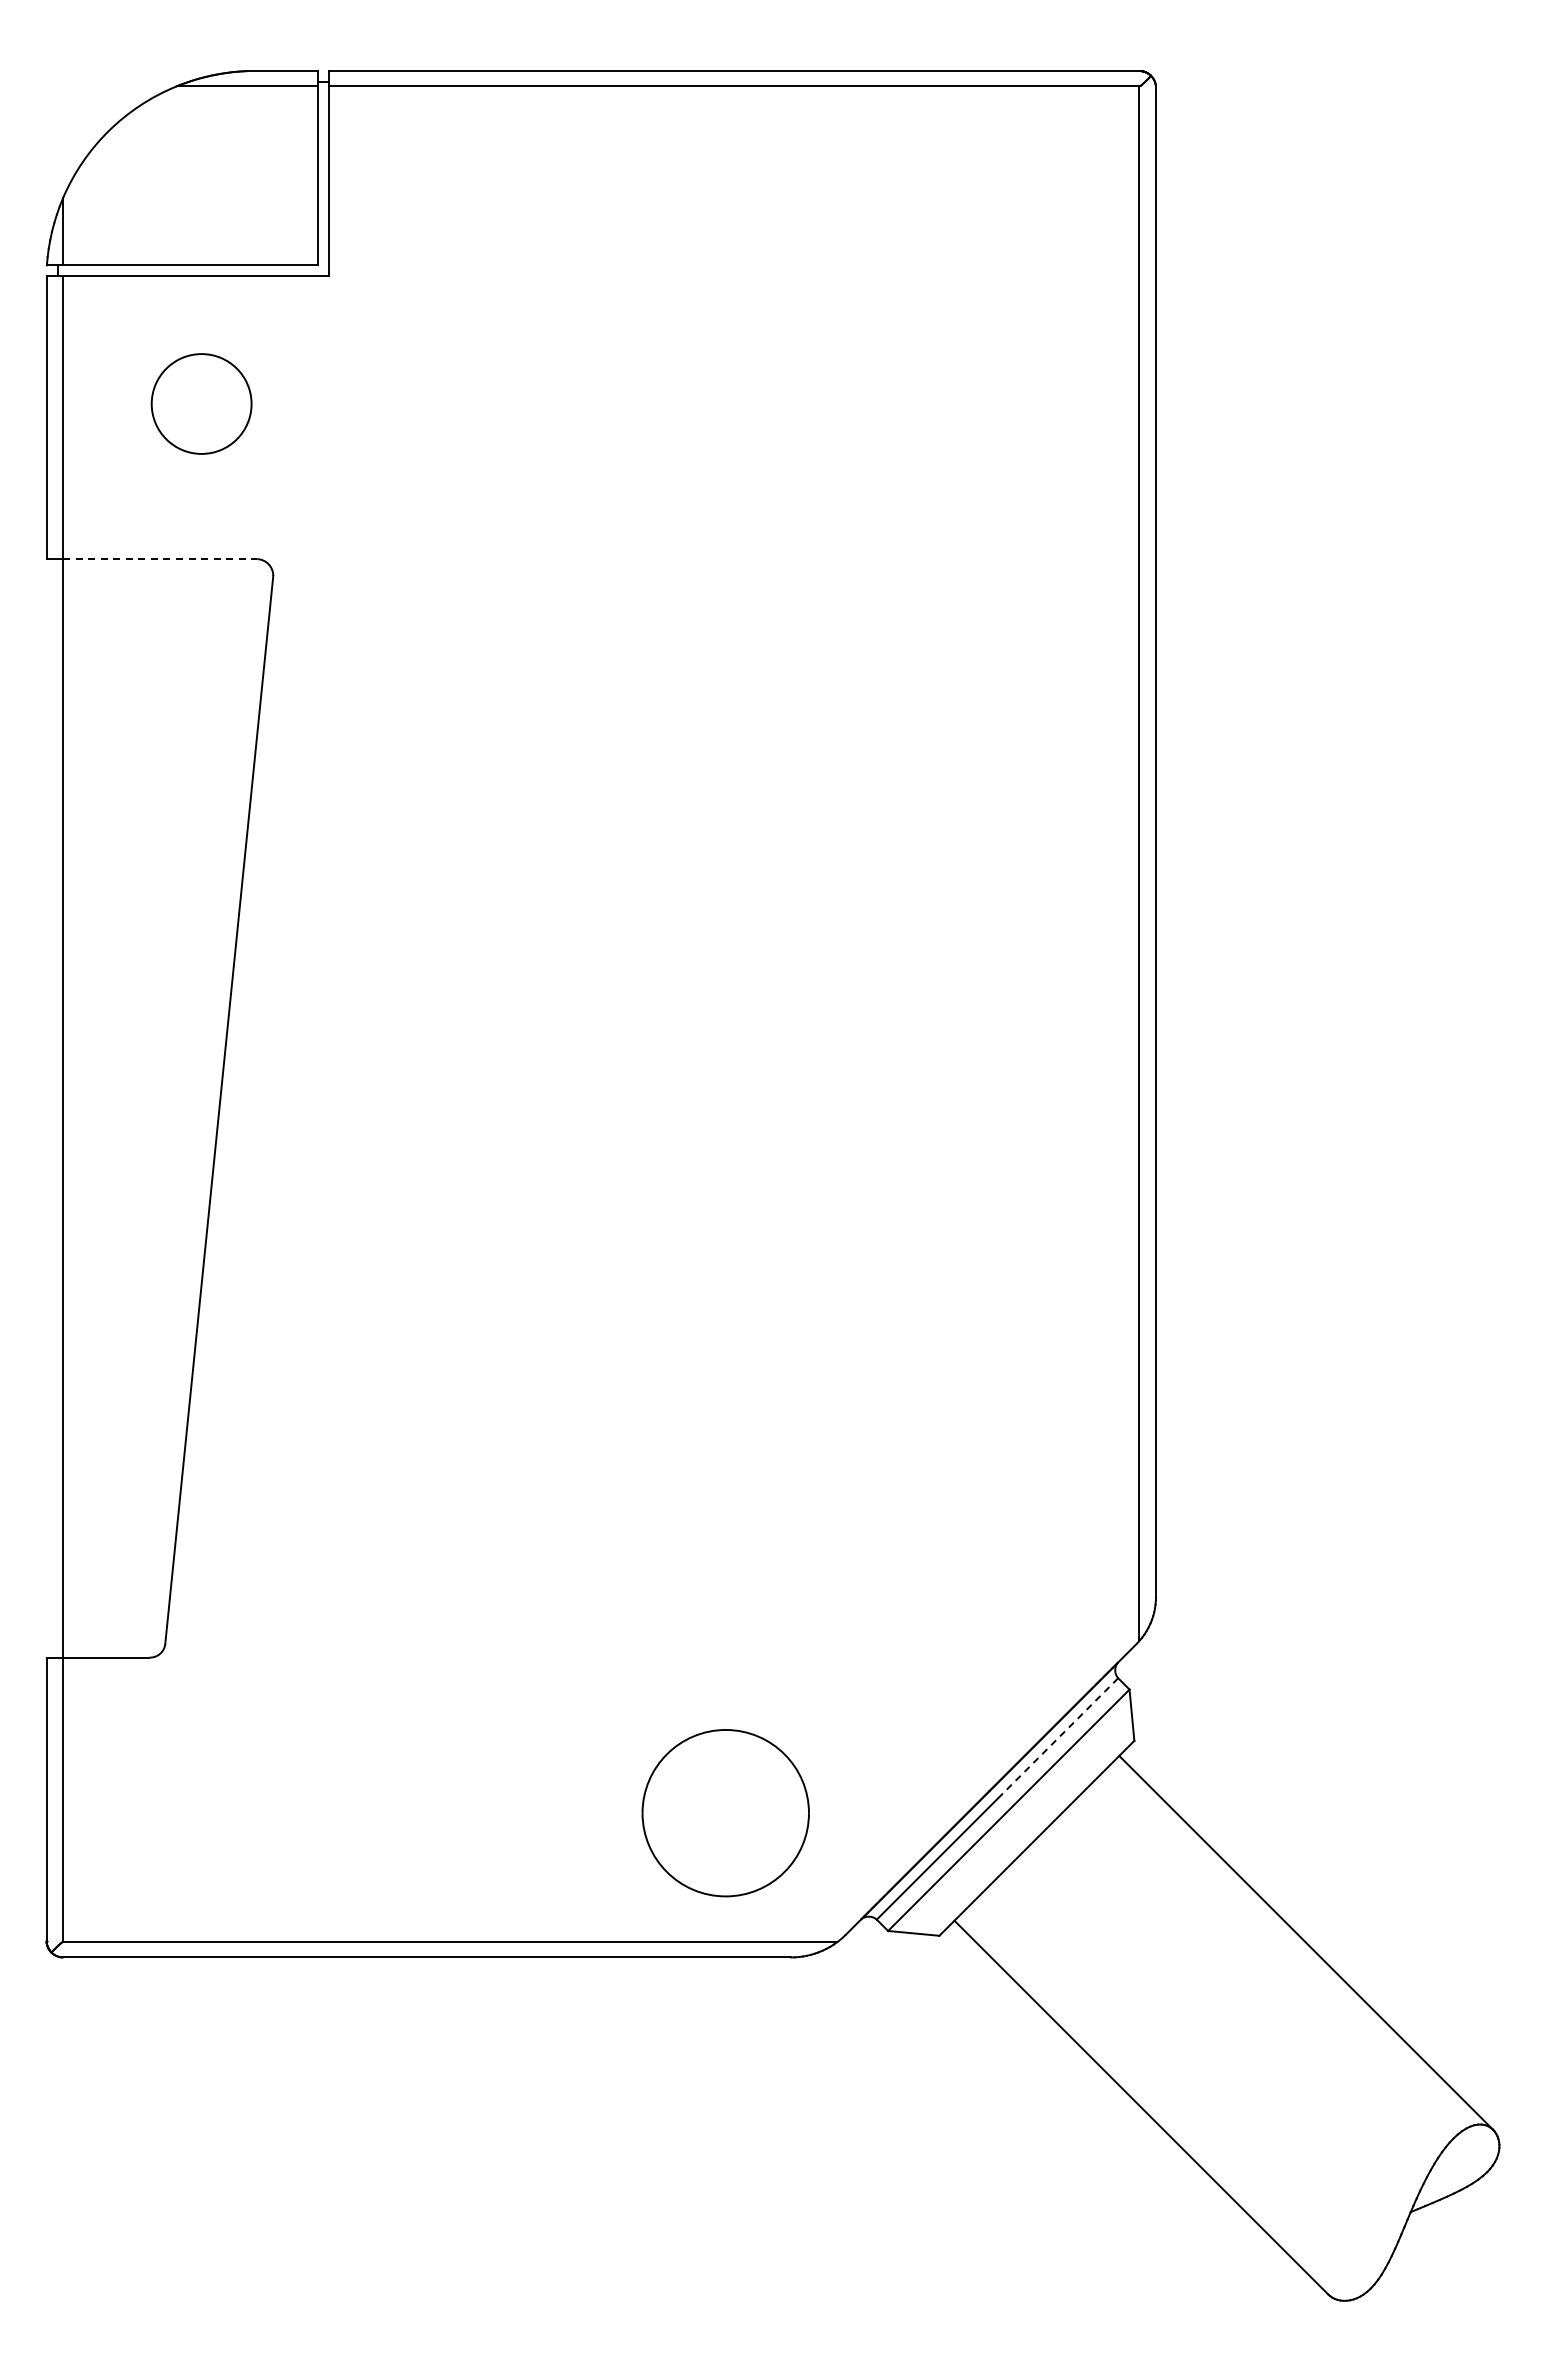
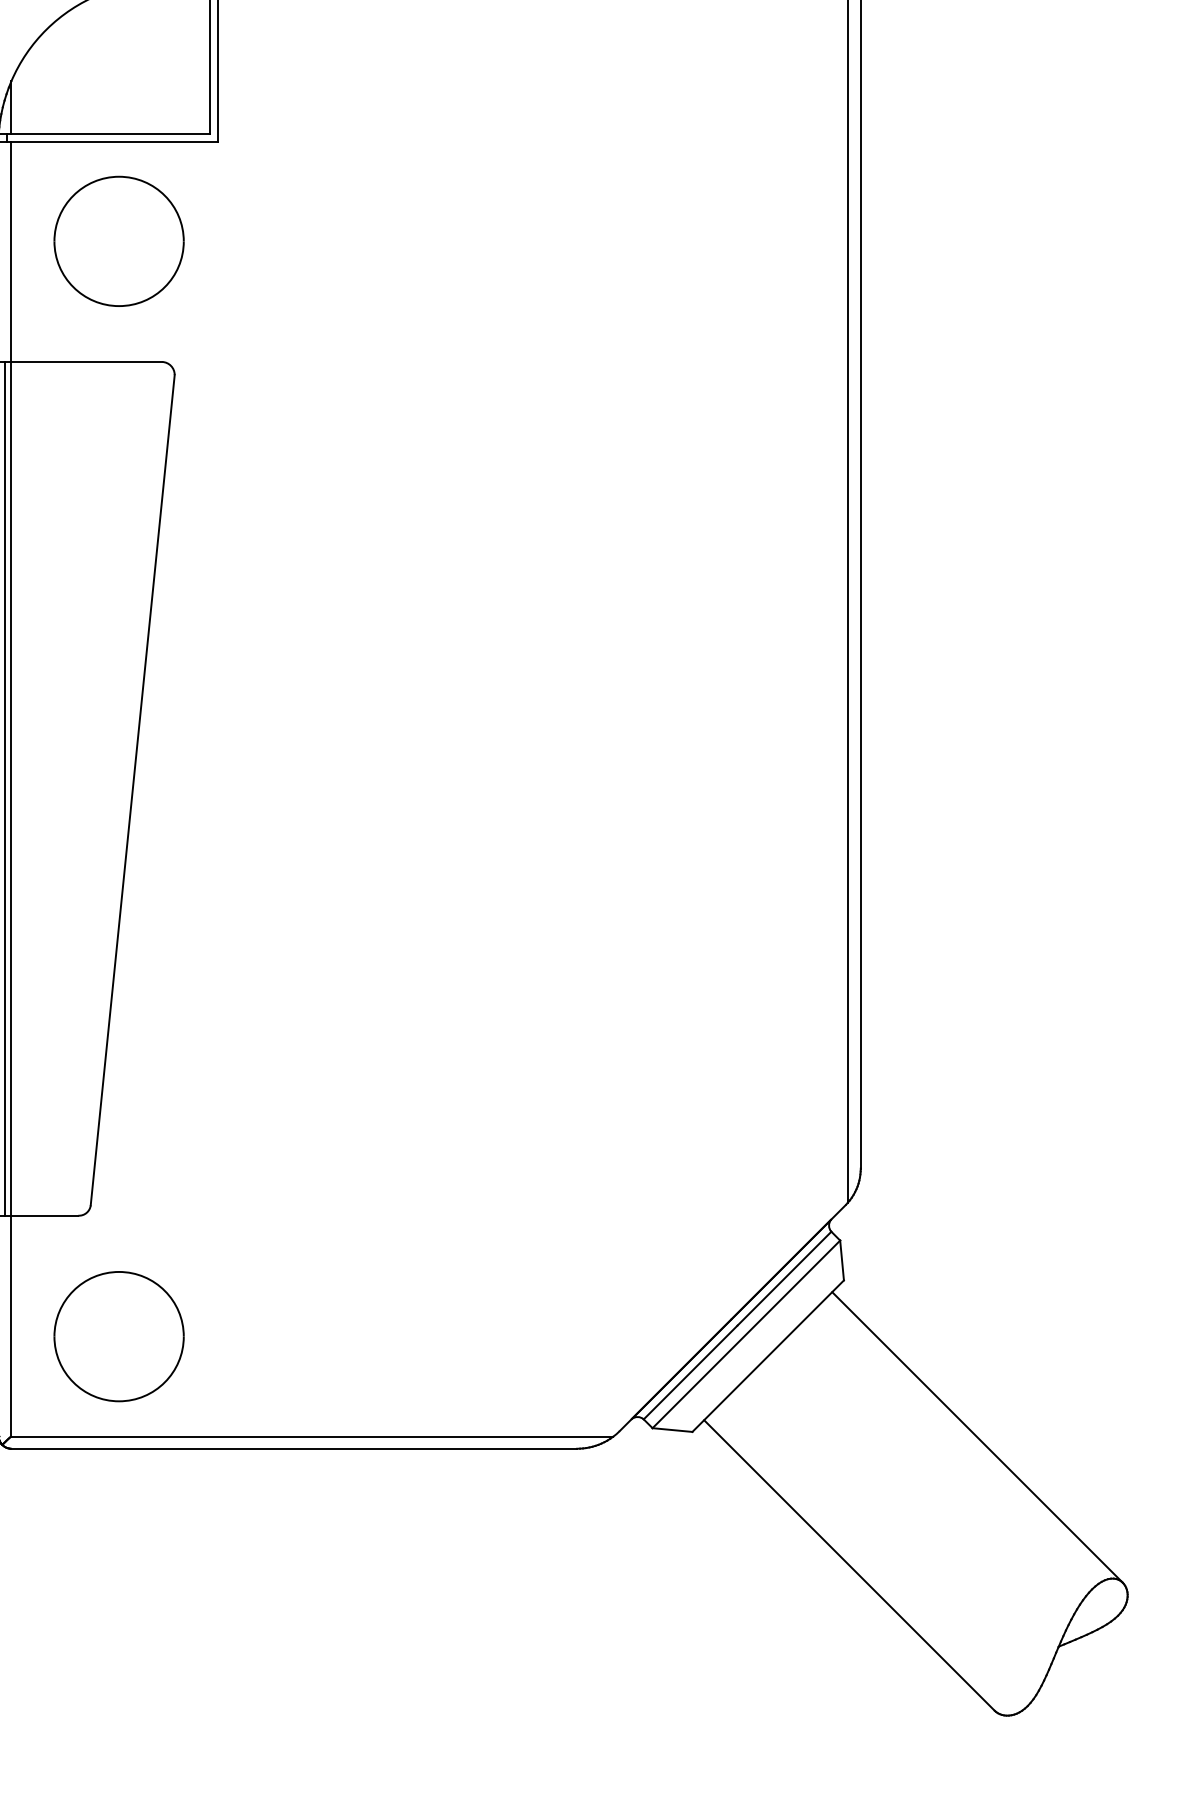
part: (201, 403) -> (118, 241), size x1.67
line: (160, 559) -> (87, 362), dashed -> solid
line: (54, 1108) -> (4, 788), added
line: (1057, 1738) -> (784, 1278), dashed -> solid
part: (725, 1813) -> (118, 1336), moved

